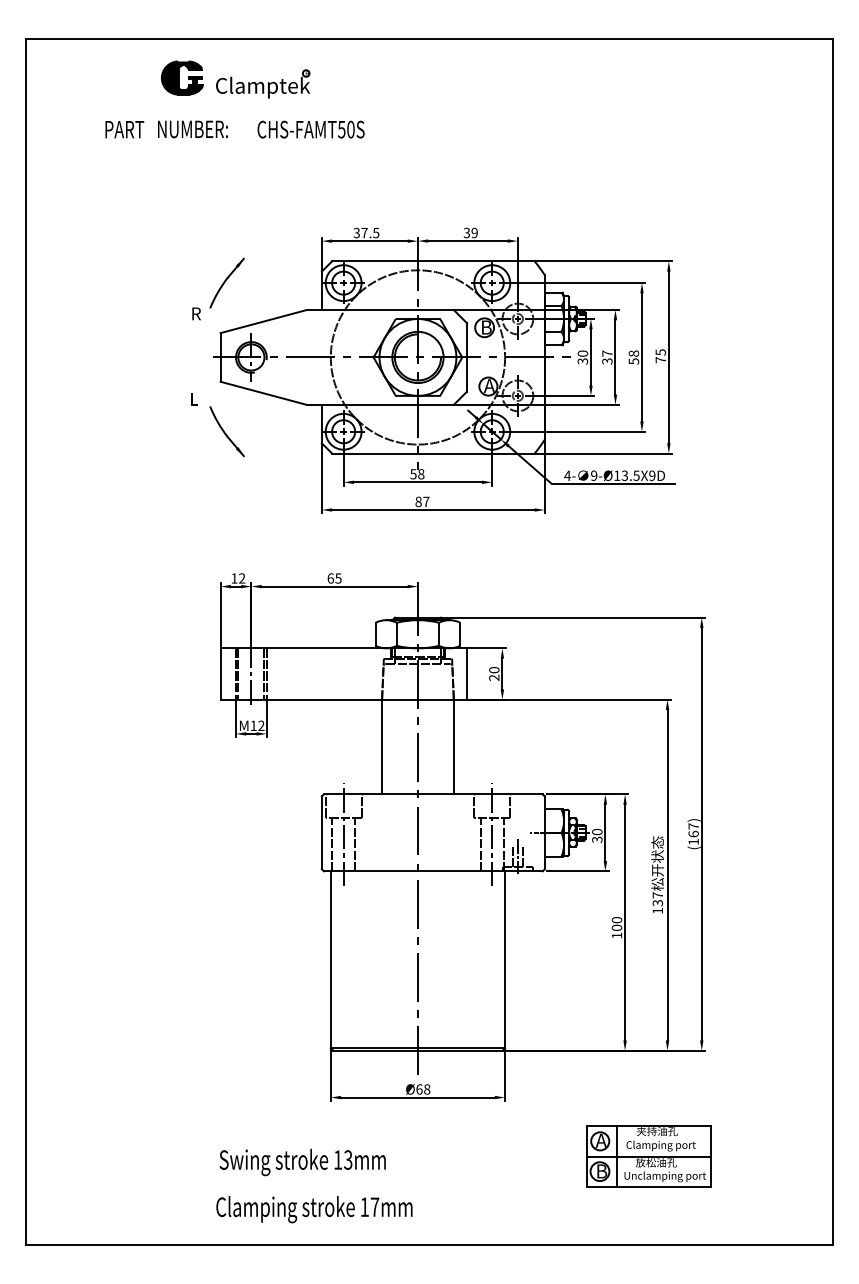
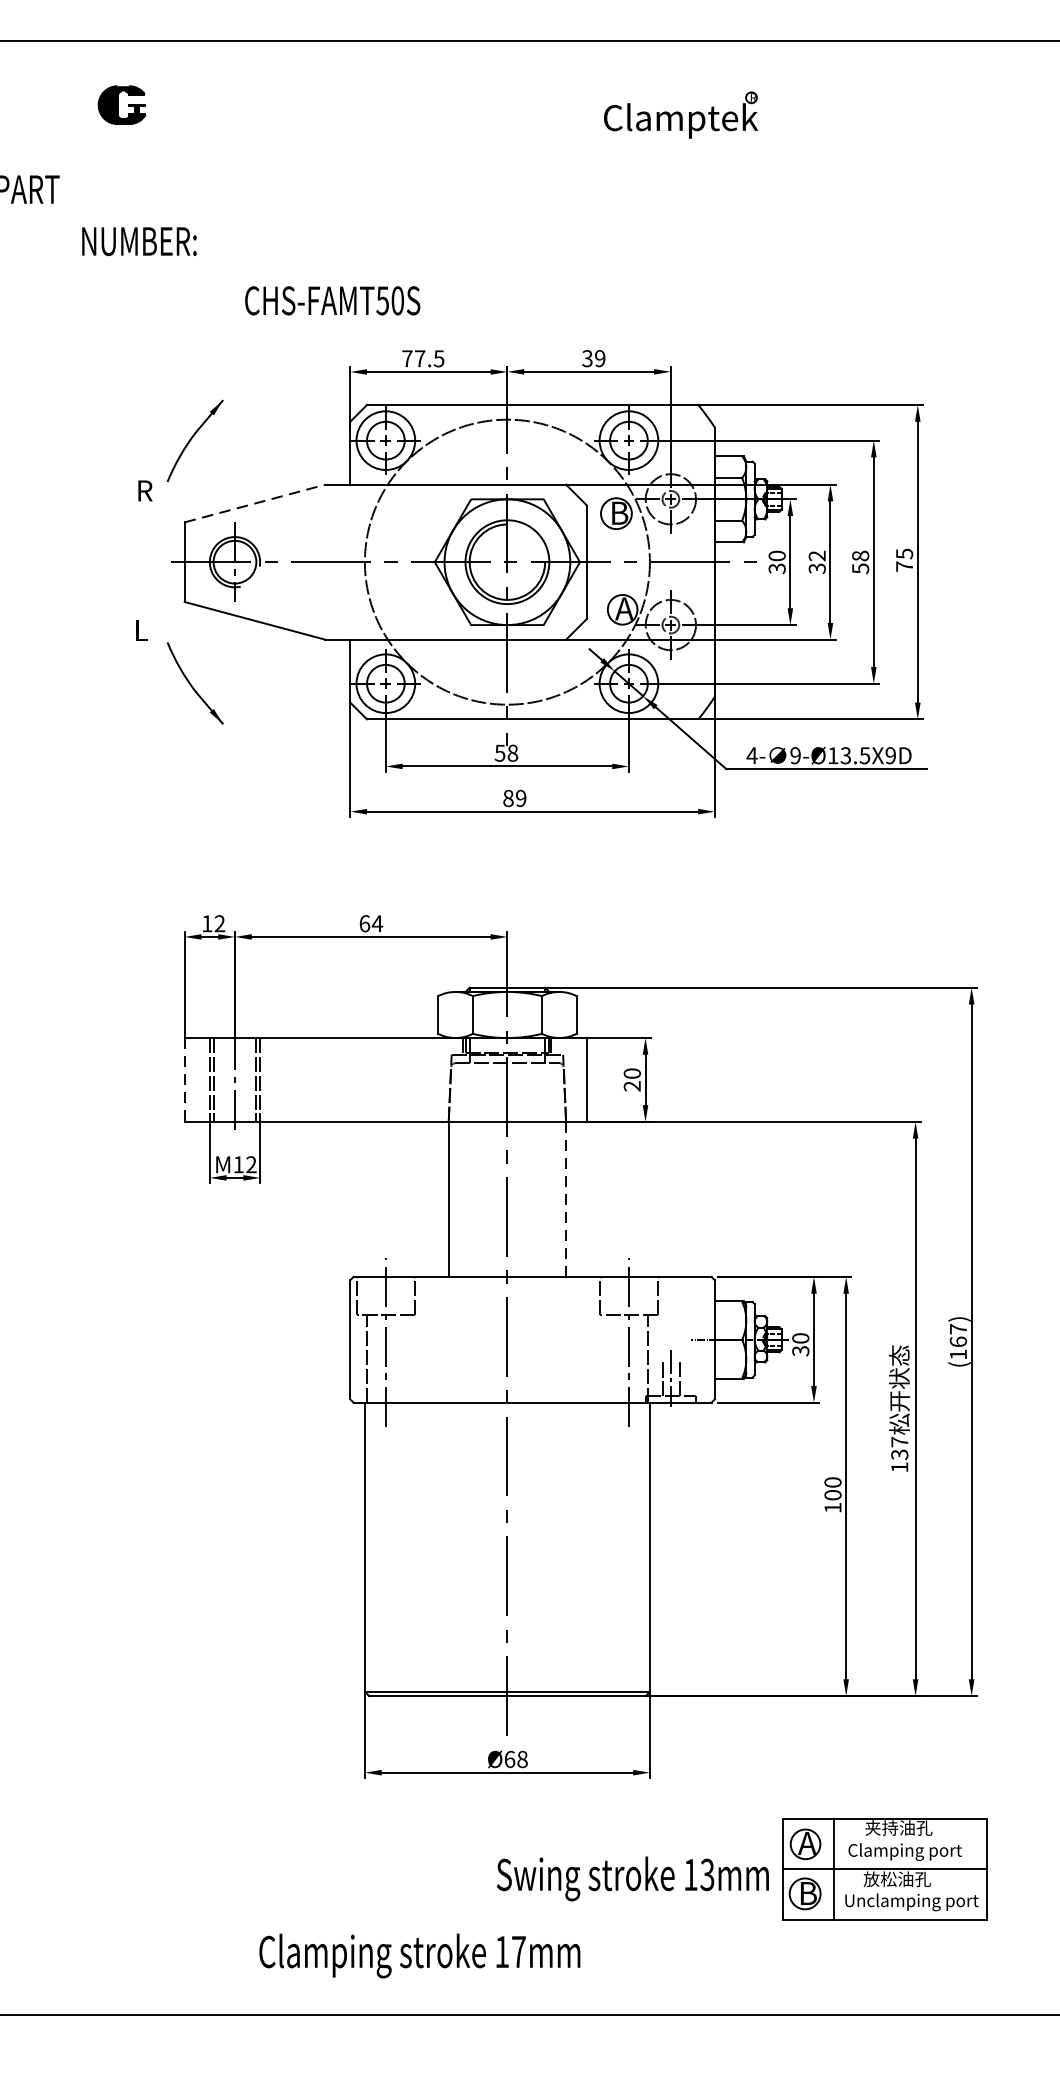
part: (182, 77) -> (122, 104), size x0.7
part: (263, 83) -> (681, 114), moved
text: (192, 129) -> (138, 241), moved
text: (310, 129) -> (331, 300), moved
text: (356, 232) -> (406, 357), 37.5 -> 77.5
line: (263, 321) -> (254, 503), solid -> dashed
text: (607, 353) -> (817, 555), 37 -> 32
text: (426, 501) -> (521, 797), 87 -> 89
text: (338, 578) -> (377, 923), 65 -> 64
line: (220, 674) -> (184, 1080), solid -> dashed
line: (453, 747) -> (565, 1200), solid -> dashed
line: (355, 844) -> (405, 1358), removed
line: (480, 844) -> (609, 1358), removed
text: (302, 1162) -> (632, 1878), moved
text: (314, 1209) -> (419, 1955), moved

